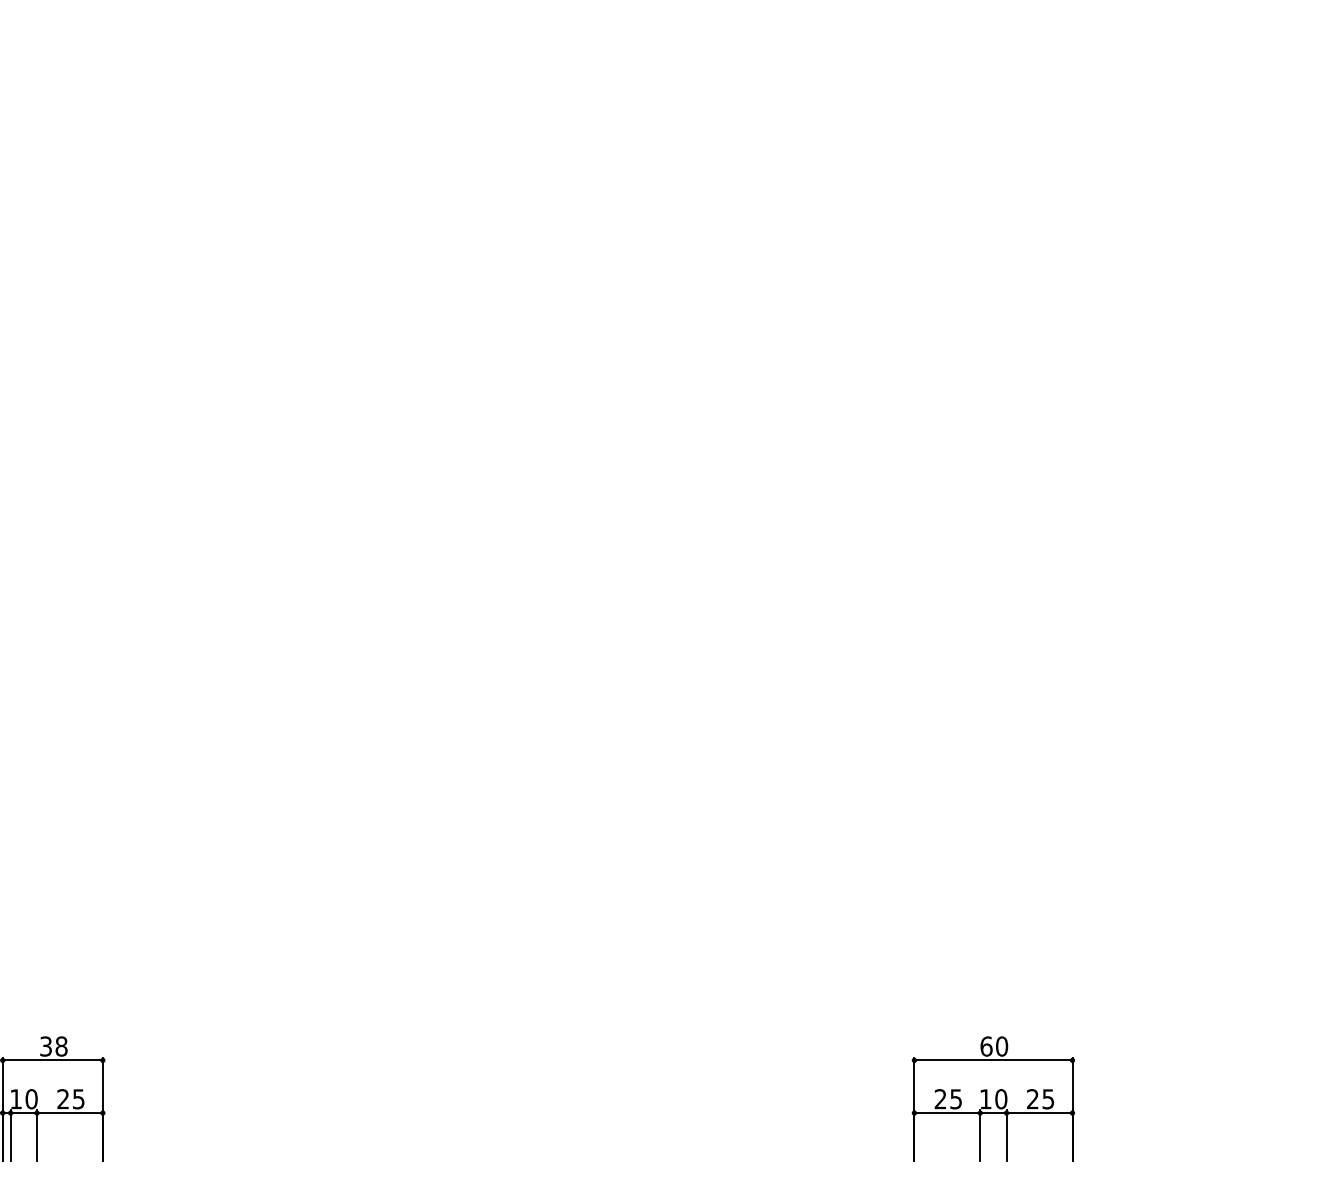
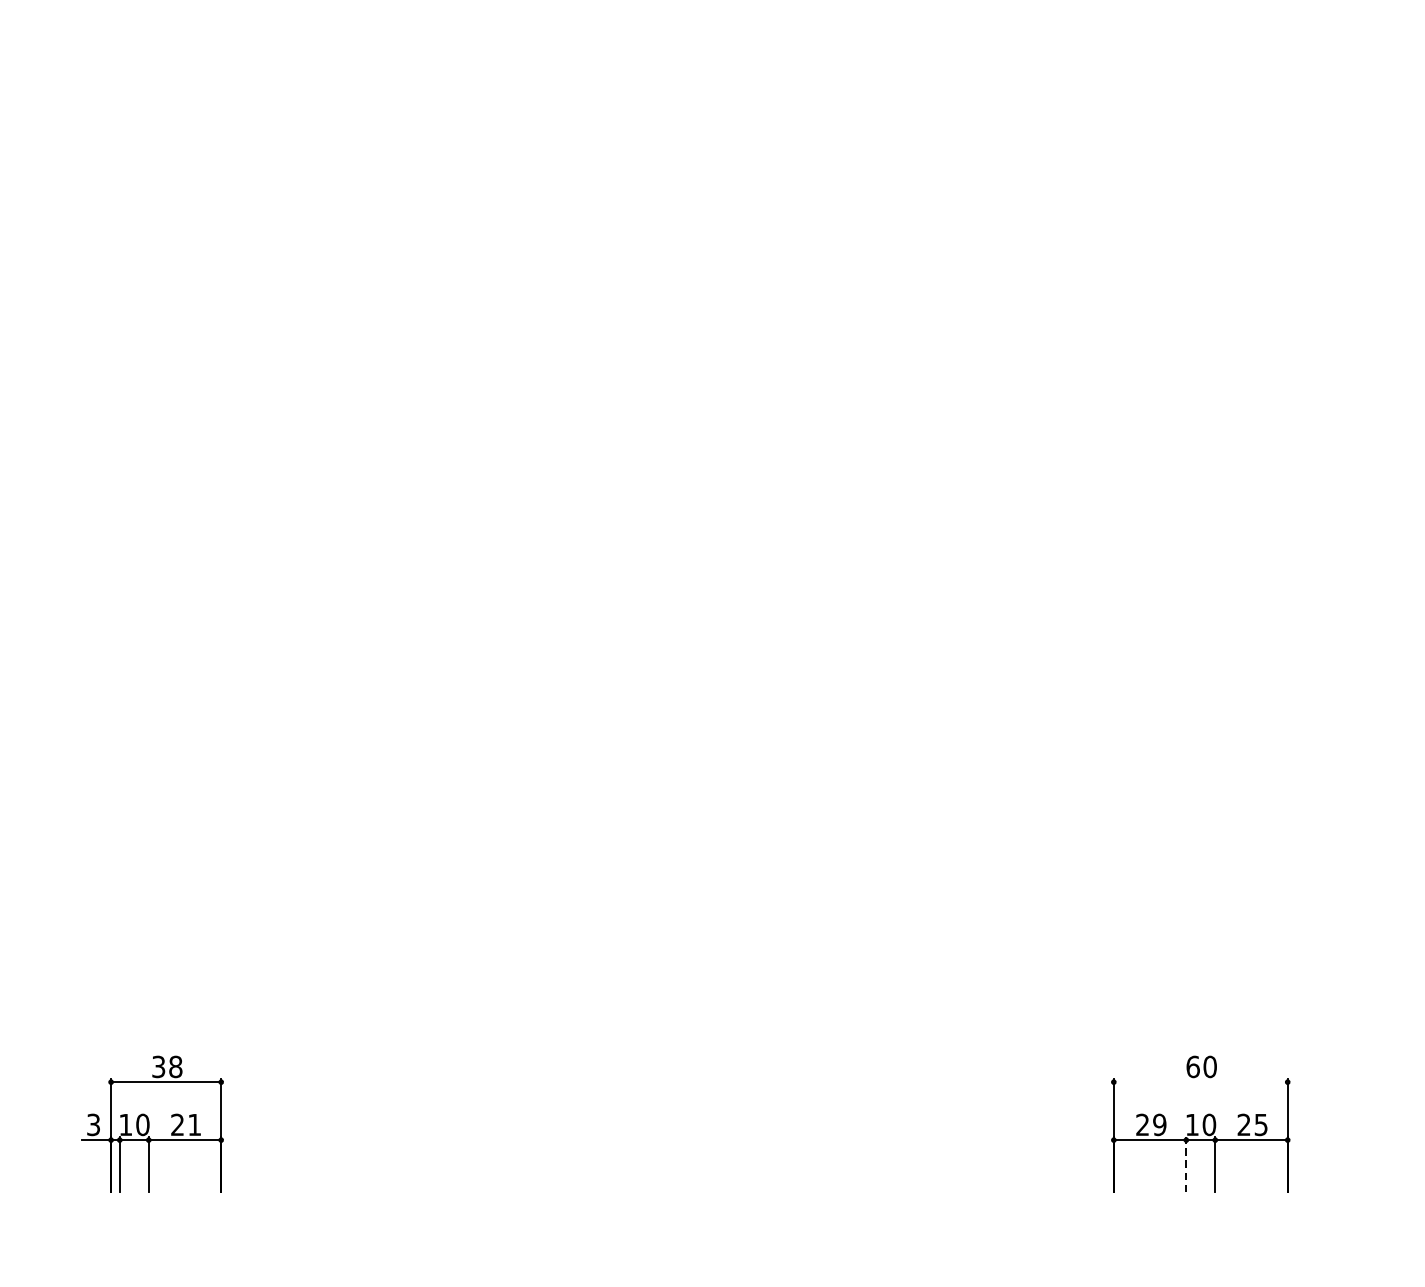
line: (993, 1060) -> (1200, 1082), removed
text: (956, 1098) -> (1160, 1124), 25 -> 29
text: (78, 1099) -> (194, 1125), 25 -> 21
line: (980, 1134) -> (1186, 1163), solid -> dashed

